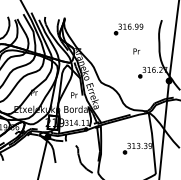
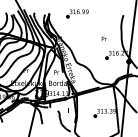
part: (128, 29) -> (77, 13), moved

